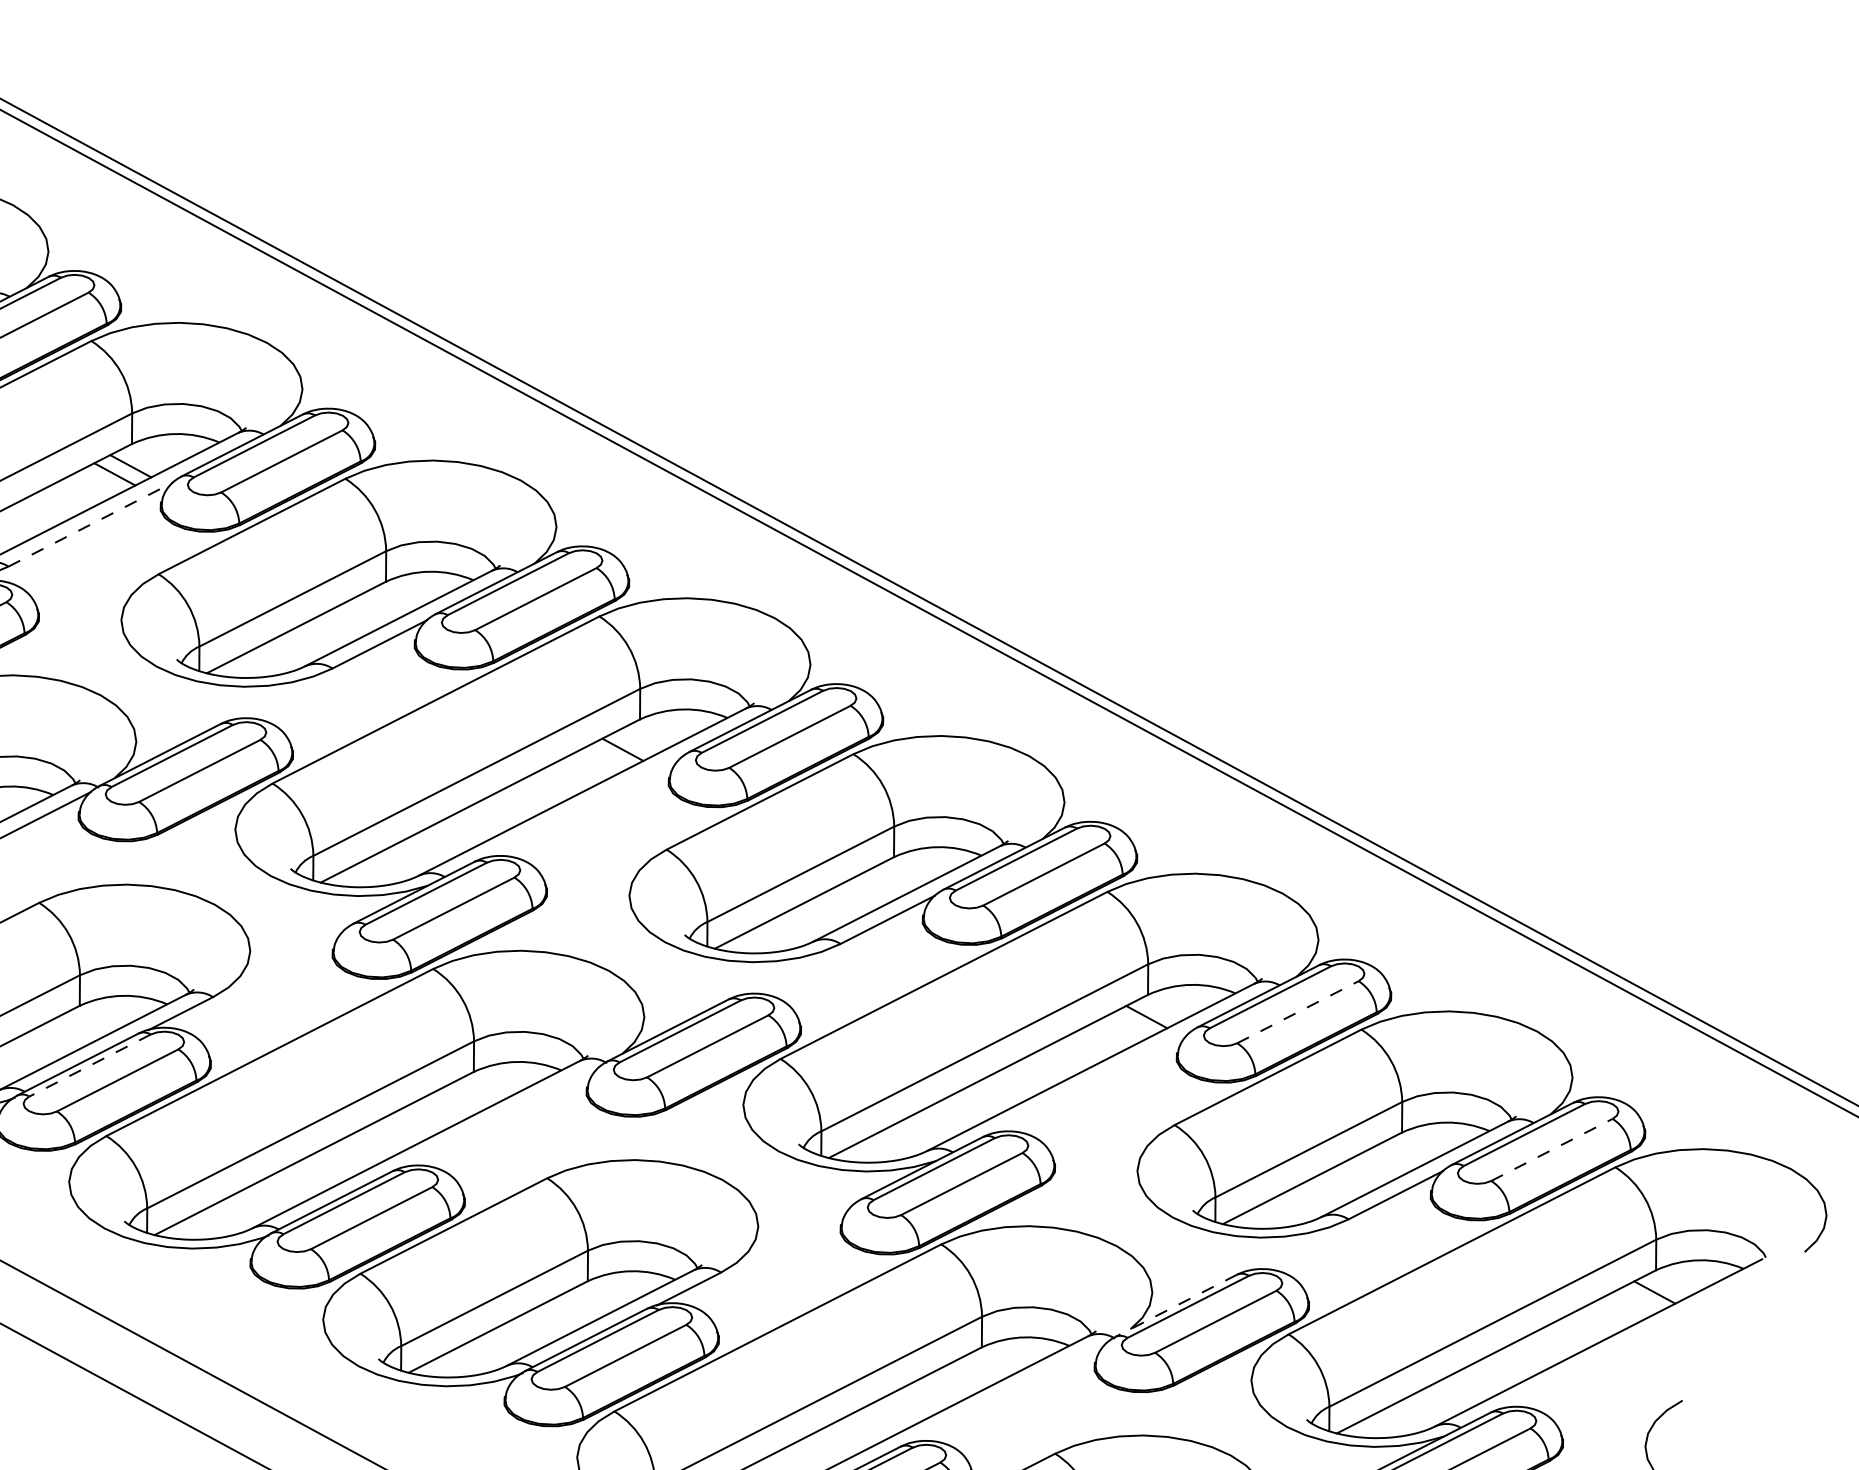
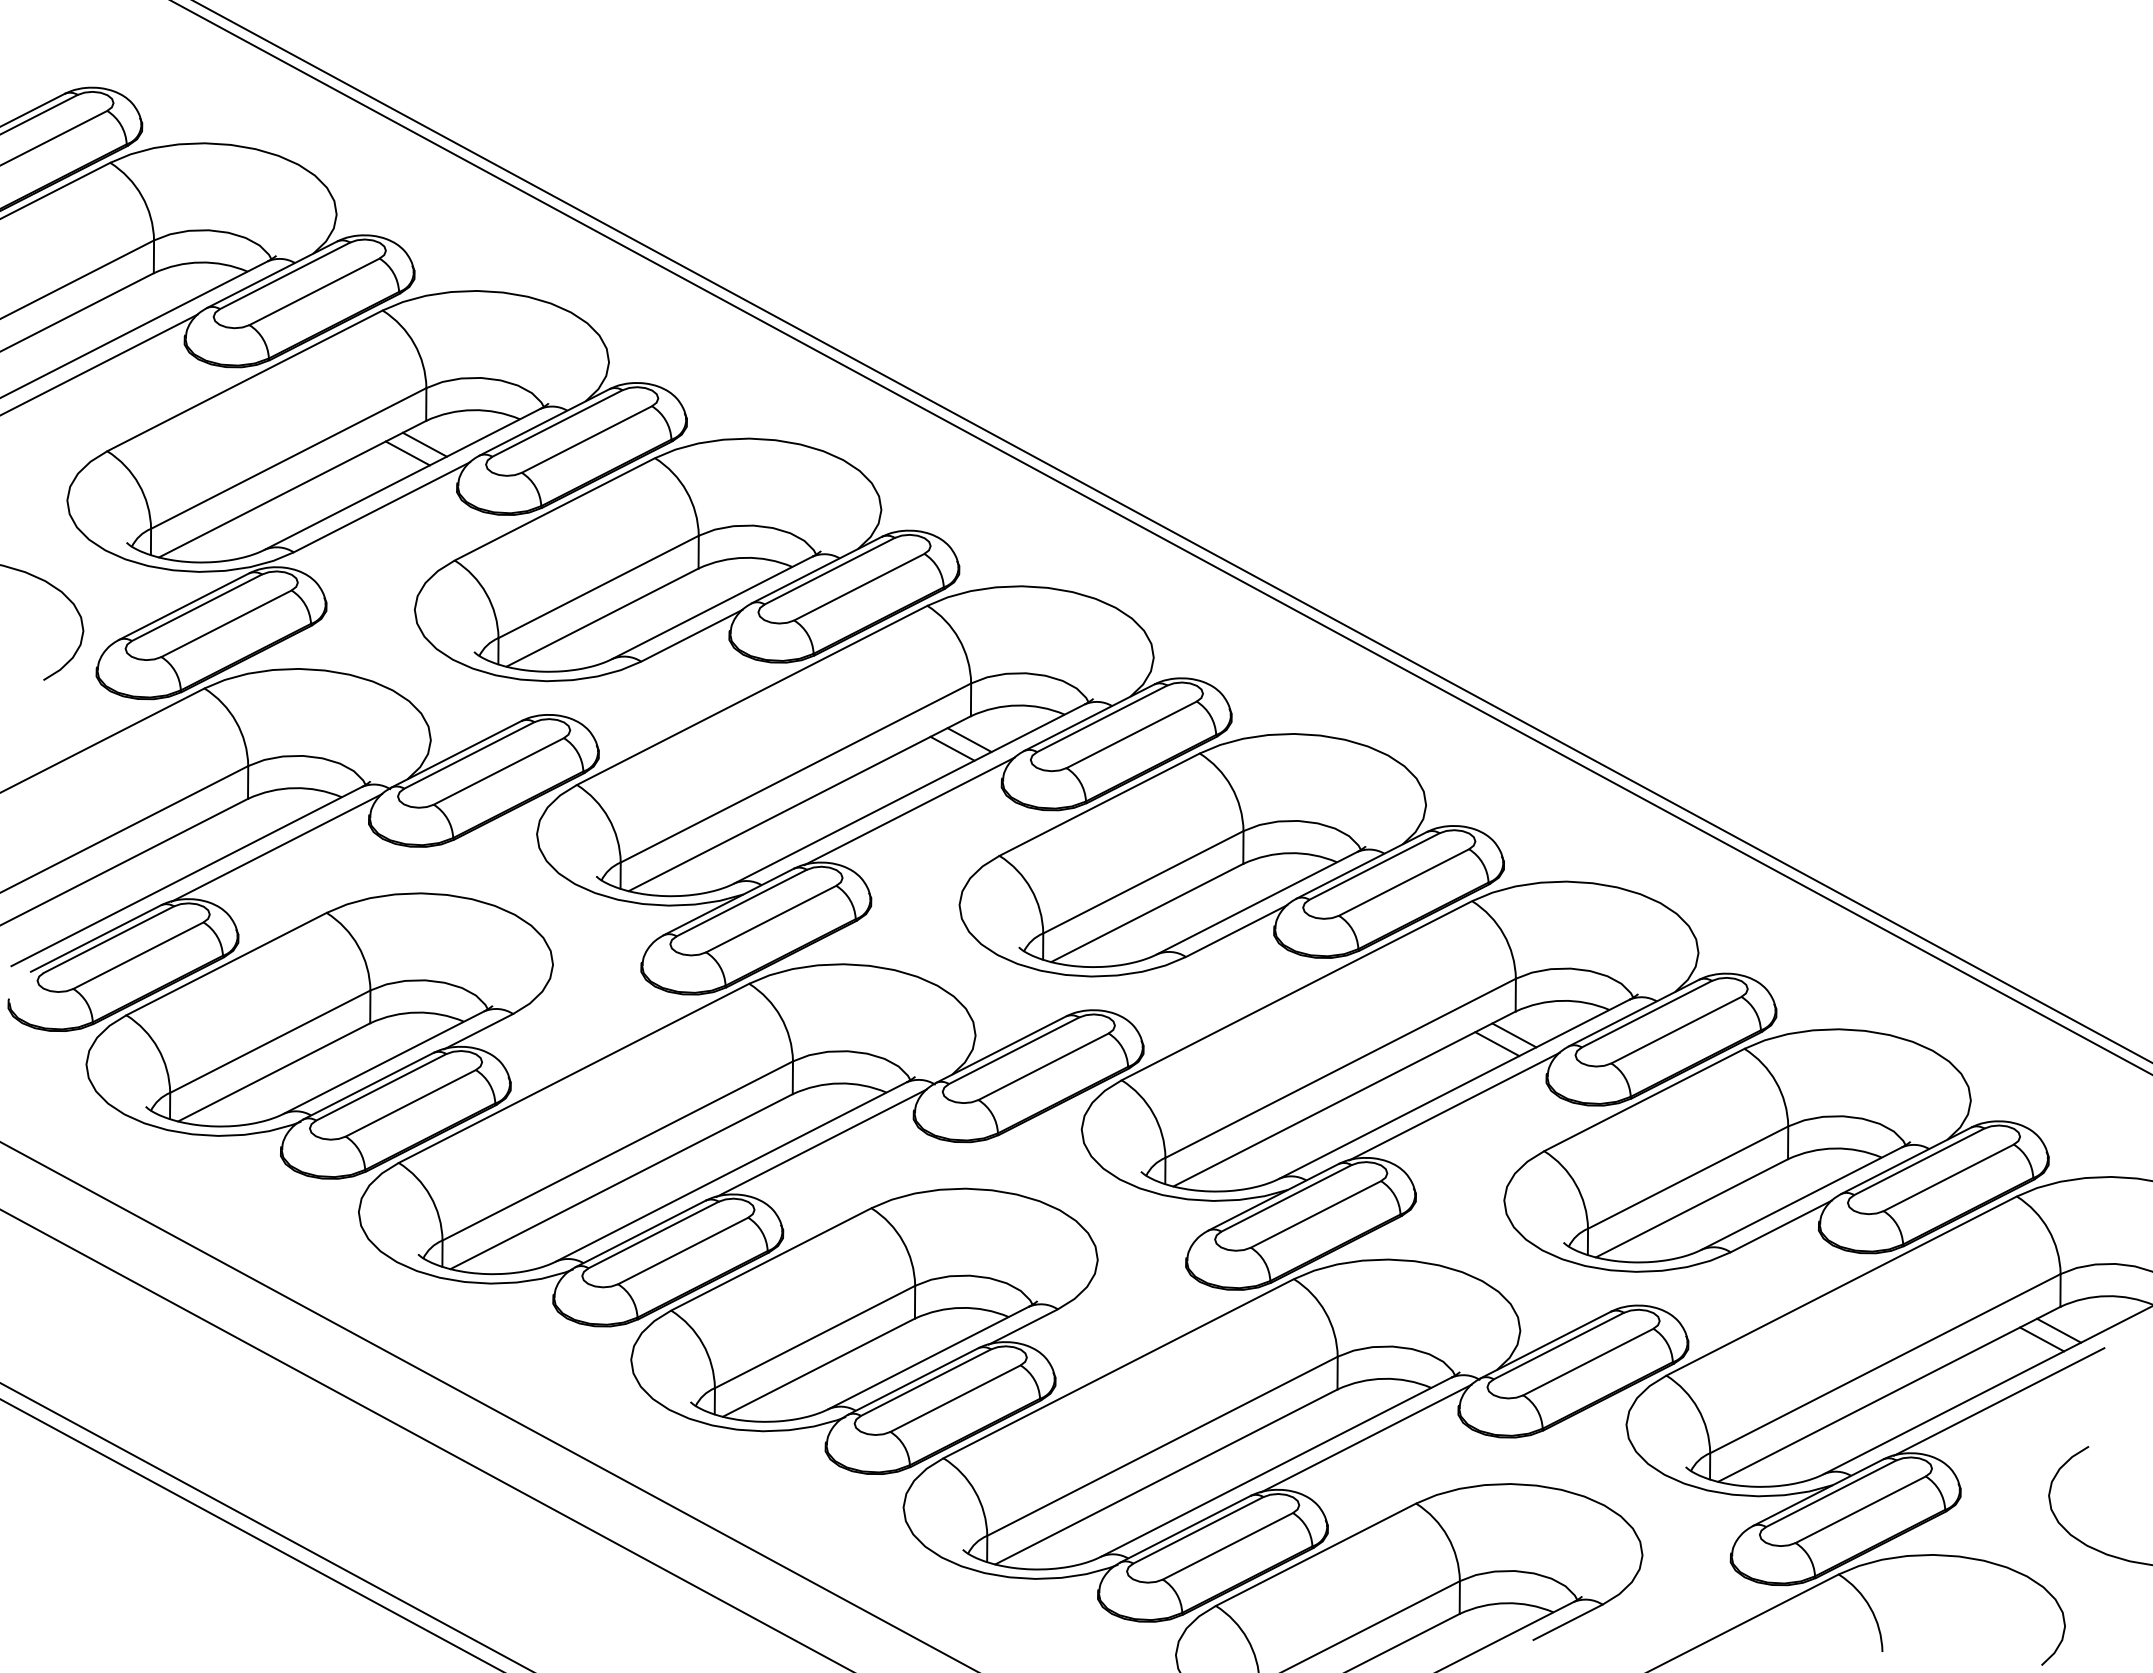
line: (91, 524) -> (382, 507), dashed -> solid
line: (638, 742) -> (969, 740), added
line: (582, 808) -> (909, 811), added
line: (1298, 1011) -> (1676, 1029), dashed -> solid
line: (1131, 1025) -> (1497, 1044), added
line: (89, 1065) -> (380, 1087), dashed -> solid
line: (1090, 1083) -> (1454, 1106), added
line: (500, 1117) -> (821, 1143), added
line: (1552, 1149) -> (1949, 1177), dashed -> solid
line: (1639, 1300) -> (2042, 1339), added
line: (1175, 1306) -> (1545, 1345), dashed -> solid
line: (1598, 1358) -> (1998, 1401), added
line: (1008, 1393) -> (1366, 1438), added

